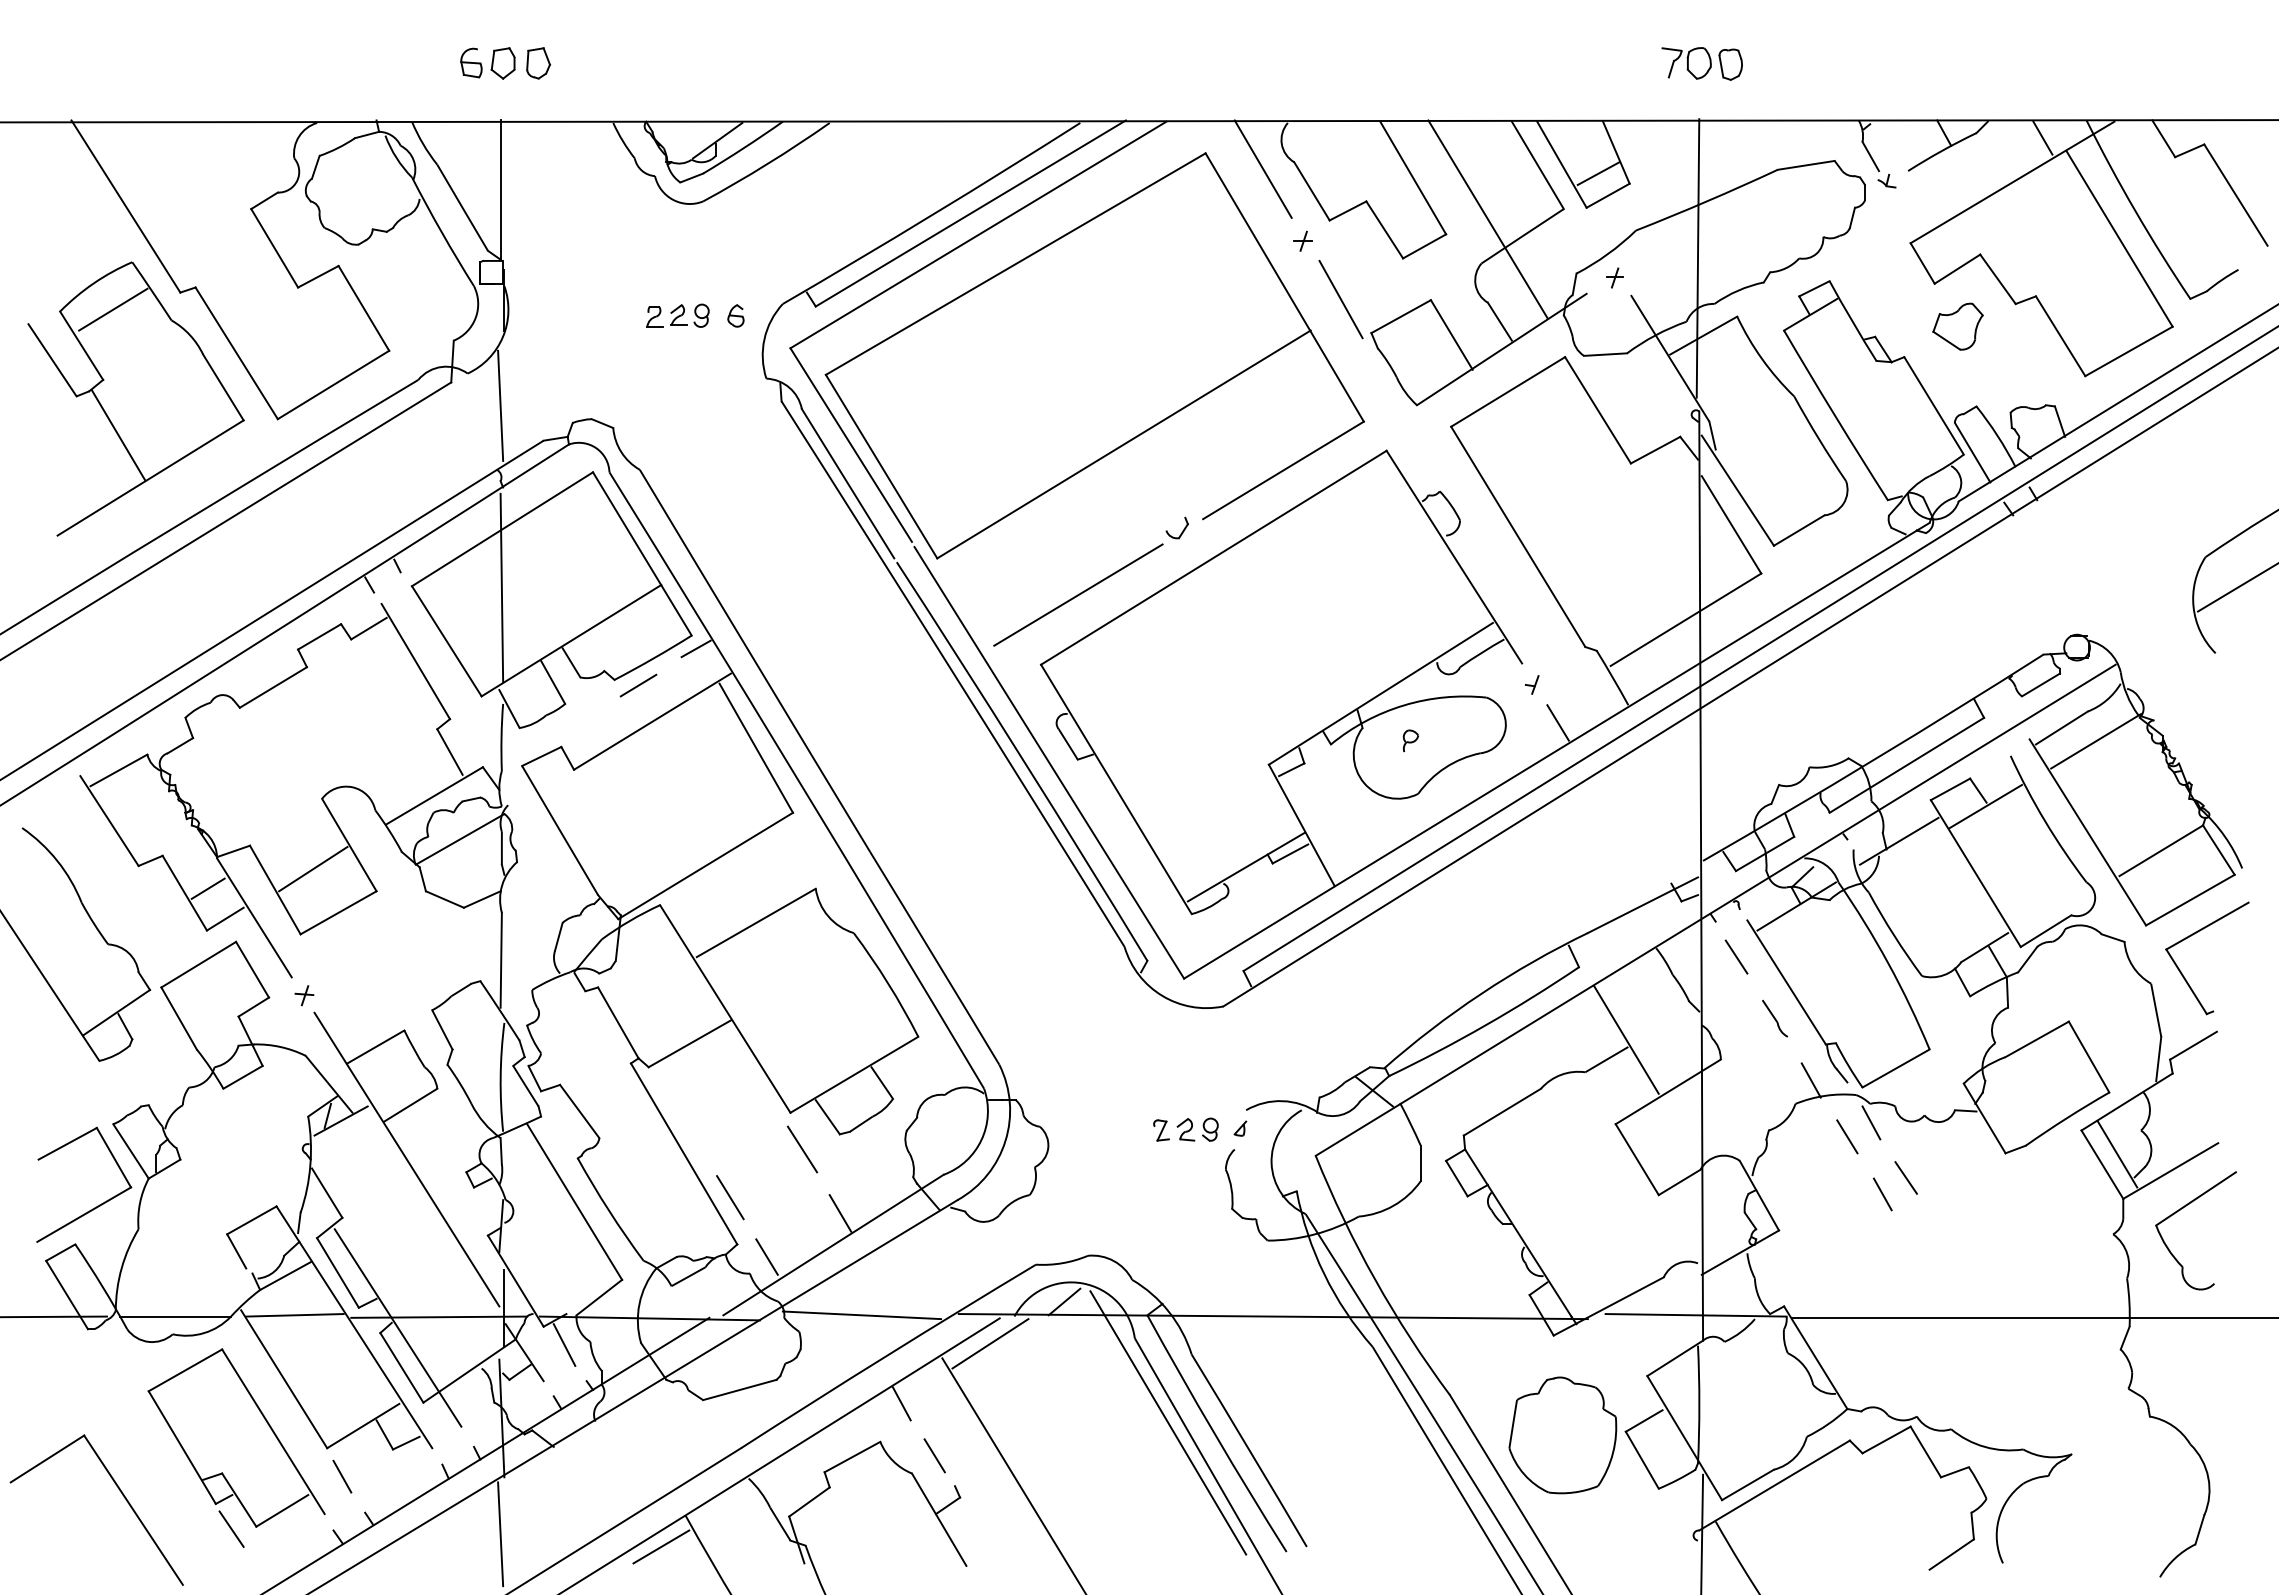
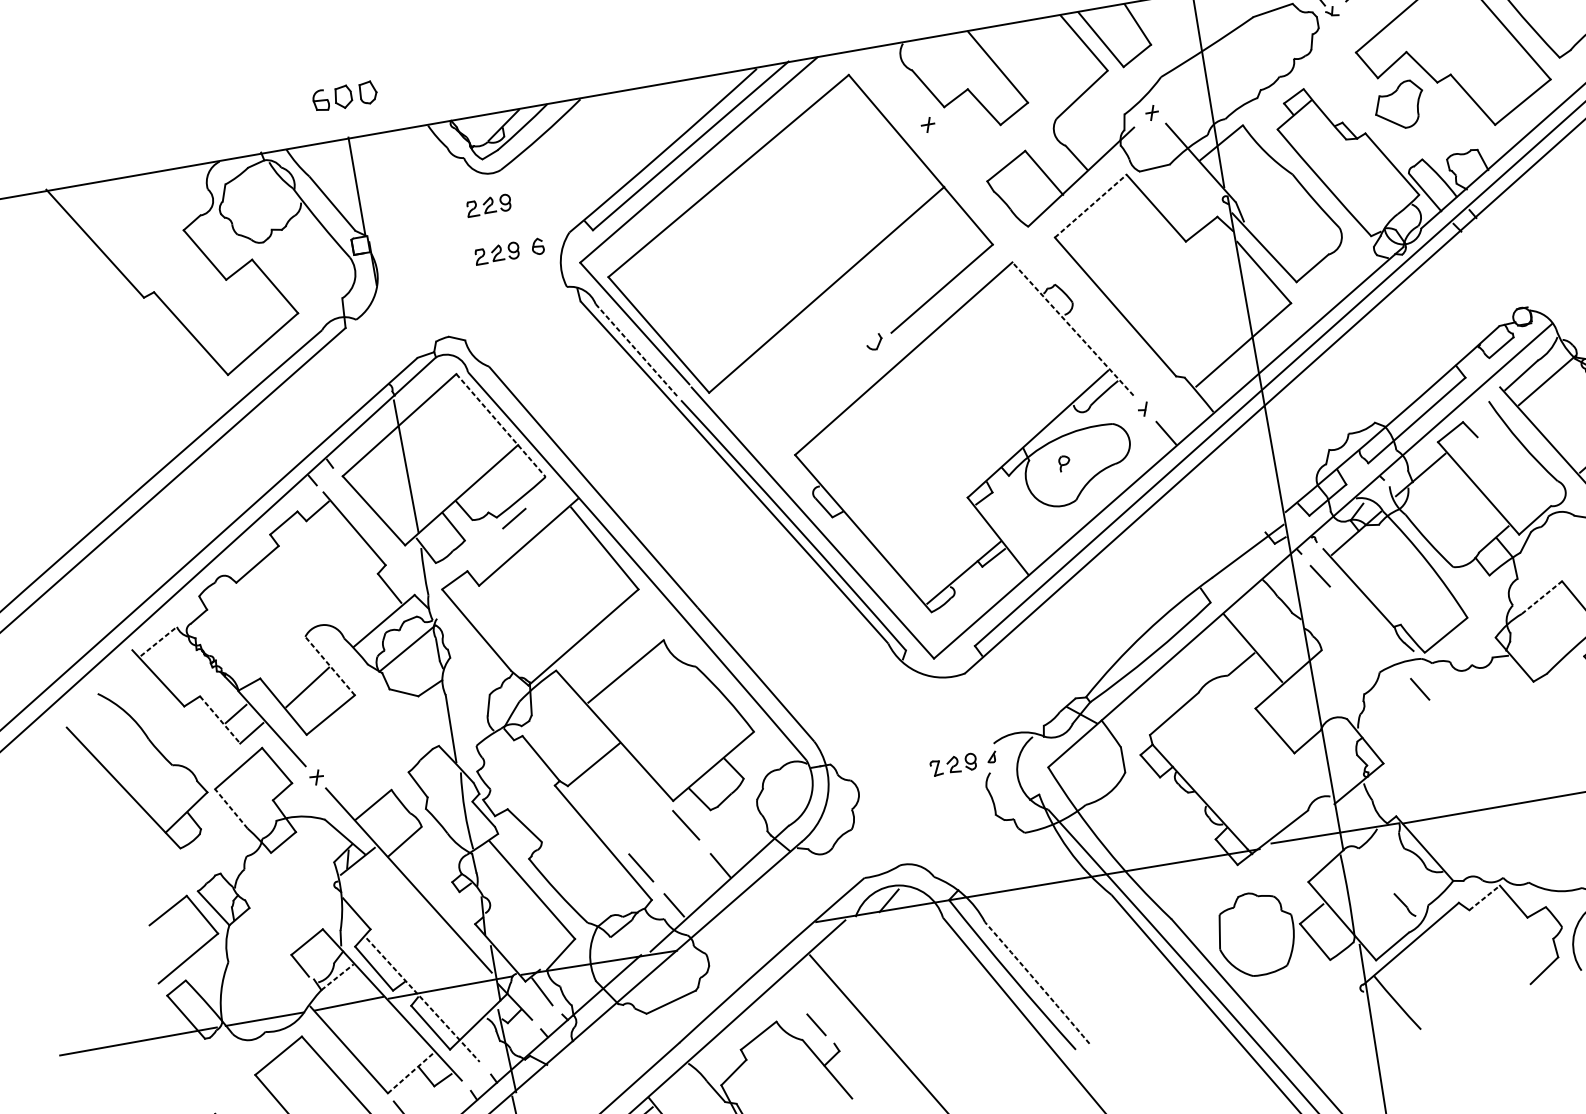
line: (1262, 168) -> (890, 78), removed
line: (1598, 173) -> (1127, 41), removed
line: (1487, 218) -> (1055, 86), removed
part: (677, 247) -> (488, 205), added
line: (1340, 299) -> (961, 161), removed
part: (1957, 326) -> (1399, 105), size x1.4
line: (1508, 391) -> (1090, 205), solid -> dashed
part: (135, 398) -> (125, 377), removed
line: (500, 405) -> (383, 338), removed
line: (848, 483) -> (637, 350), solid -> dashed
line: (642, 554) -> (501, 425), solid -> dashed
line: (1454, 556) -> (1073, 328), solid -> dashed
line: (1078, 594) -> (812, 401), removed
line: (695, 648) -> (549, 485), removed
line: (118, 770) -> (158, 641), solid -> dashed
line: (1985, 806) -> (1477, 439), removed
line: (349, 845) -> (330, 666), solid -> dashed
line: (185, 893) -> (220, 720), solid -> dashed
line: (179, 1018) -> (231, 808), solid -> dashed
part: (1774, 1018) -> (1404, 904), moved
line: (2037, 1039) -> (1542, 597), solid -> dashed
line: (1810, 1080) -> (1387, 654), removed
line: (1871, 1122) -> (1435, 676), removed
line: (1905, 1177) -> (1466, 710), removed
line: (1882, 1194) -> (1451, 725), removed
line: (285, 1276) -> (337, 977), solid -> dashed
line: (861, 1315) -> (747, 934), removed
line: (398, 1328) -> (423, 1000), solid -> dashed
line: (990, 1343) -> (842, 939), removed
line: (901, 1403) -> (786, 992), removed
line: (1168, 1422) -> (977, 972), removed
line: (363, 1425) -> (410, 1072), solid -> dashed
line: (1887, 1439) -> (1485, 897), solid -> dashed
arc: (1249, 1450) -> (1037, 982), solid -> dashed

